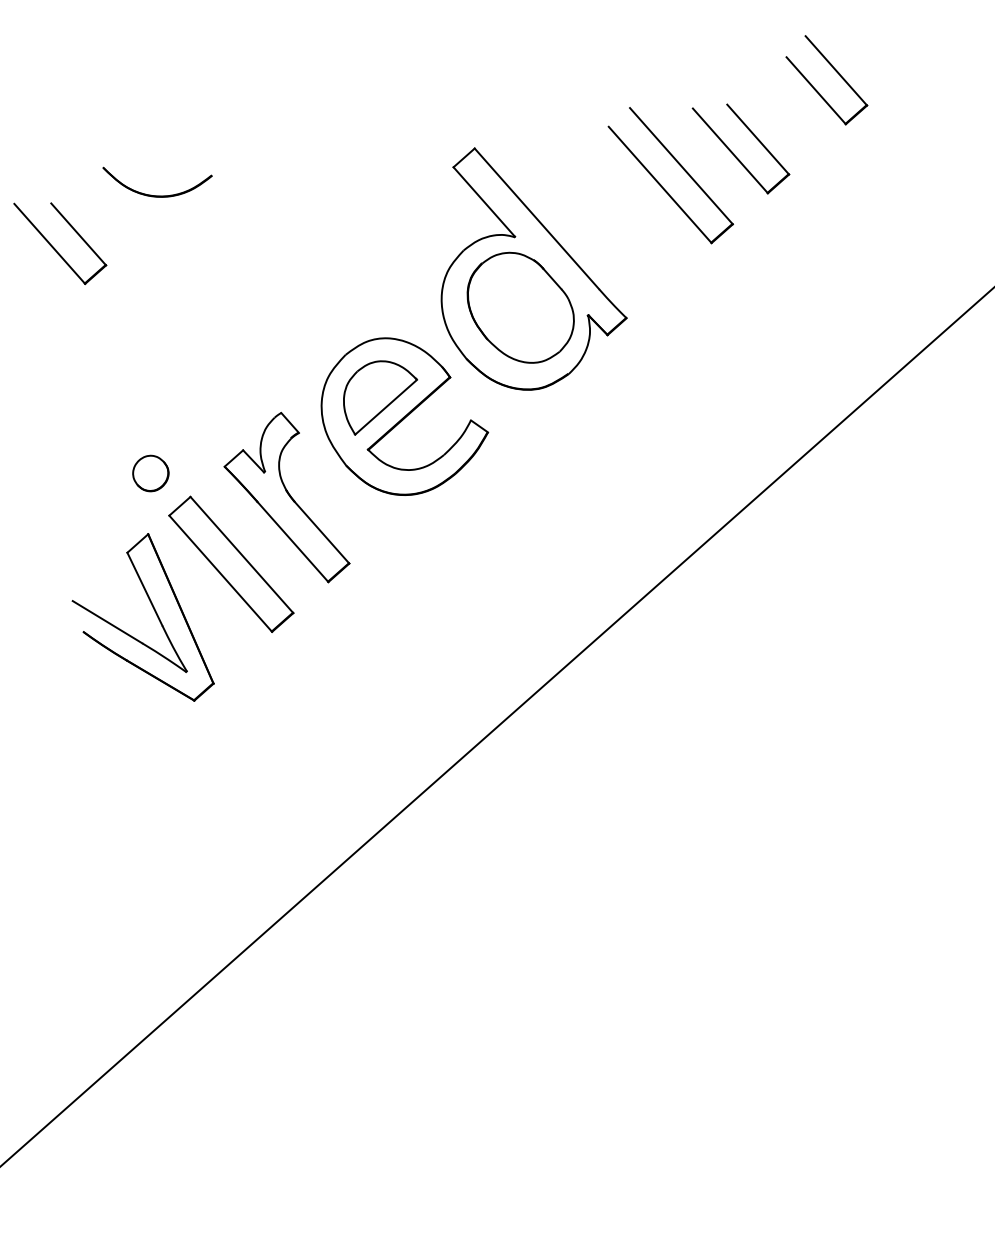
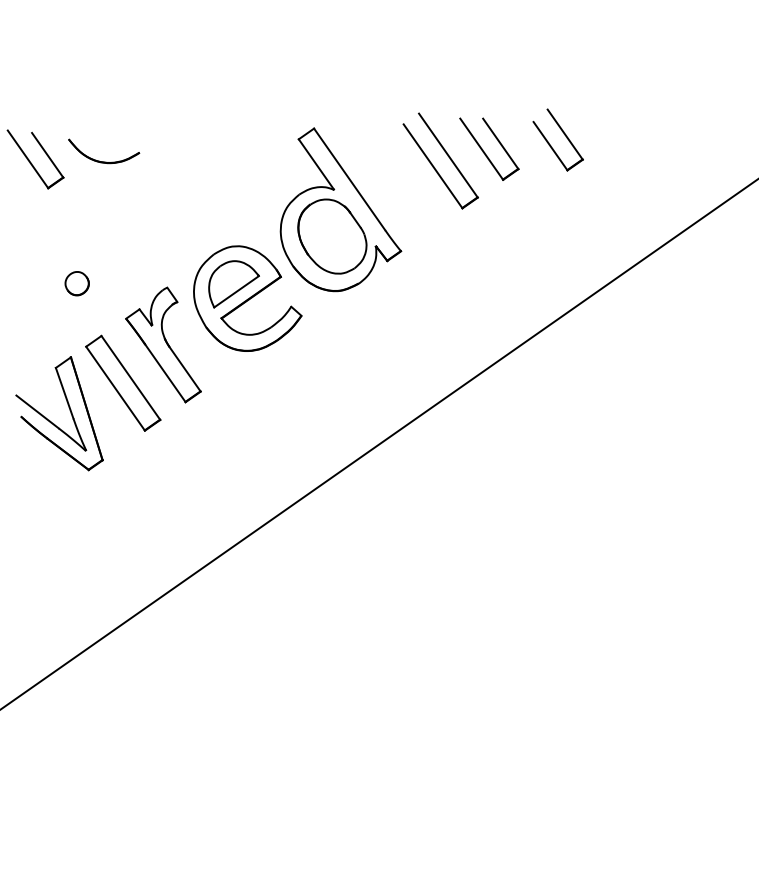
part: (835, 72) -> (564, 135), moved
part: (160, 194) -> (104, 161), moved
part: (149, 473) -> (76, 283), moved

